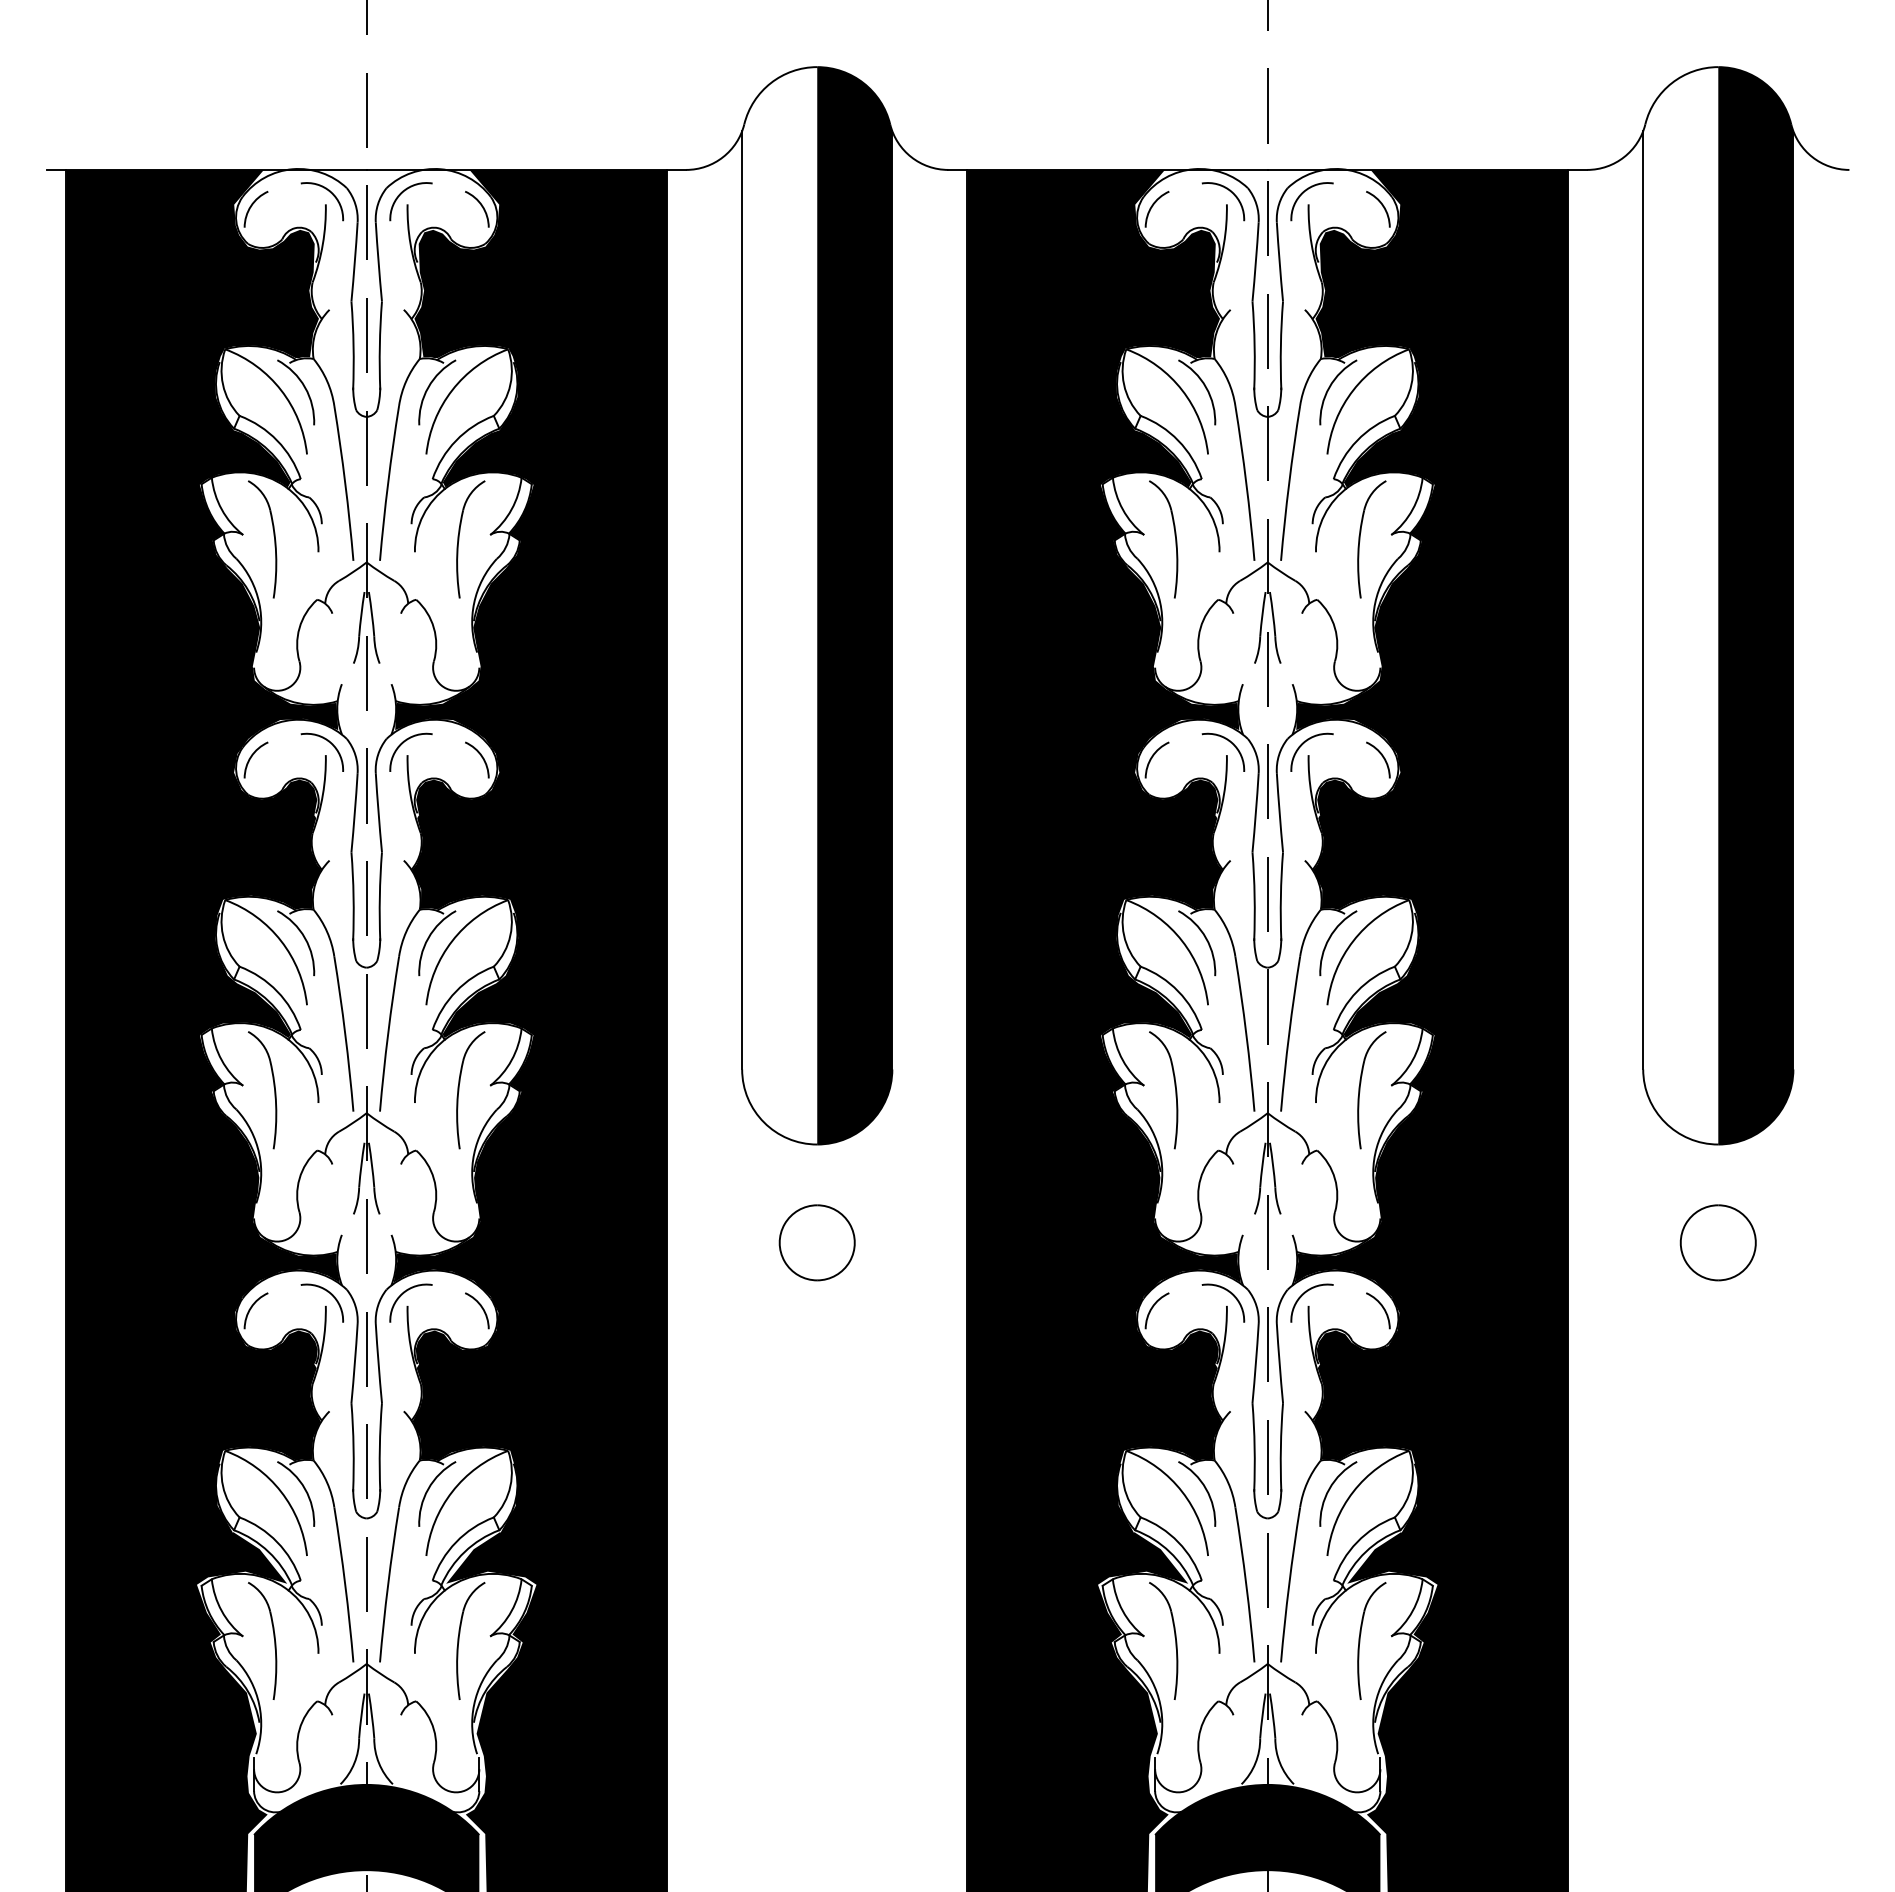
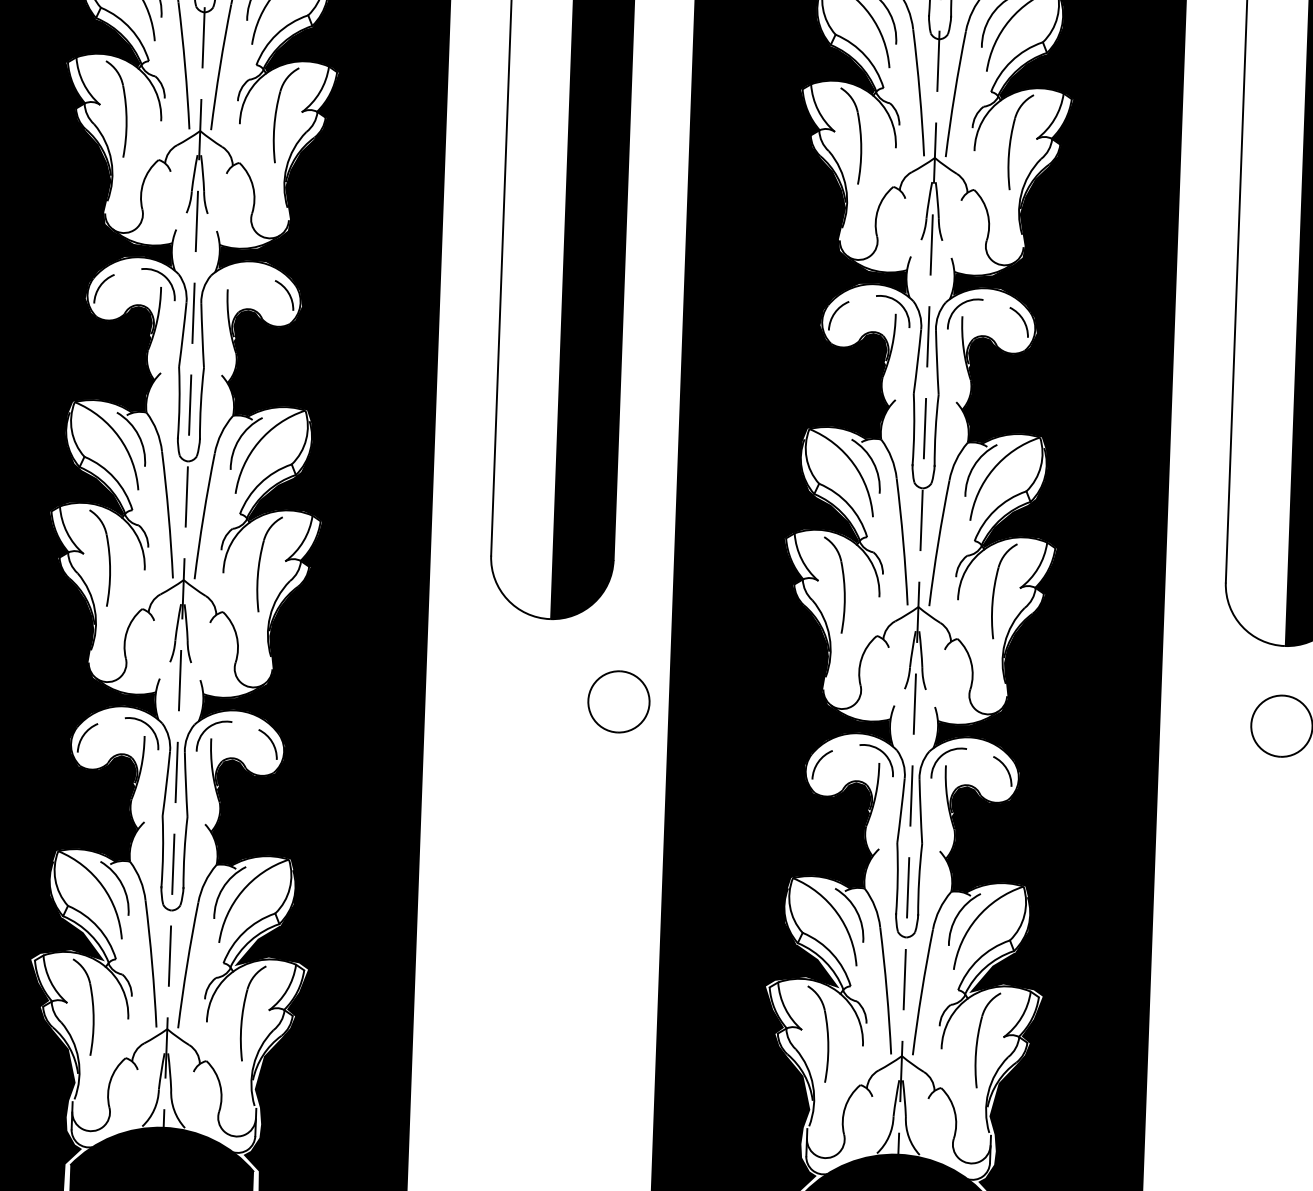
arc: (403, 743) -> (224, 279), removed
part: (816, 1242) -> (618, 701), moved

